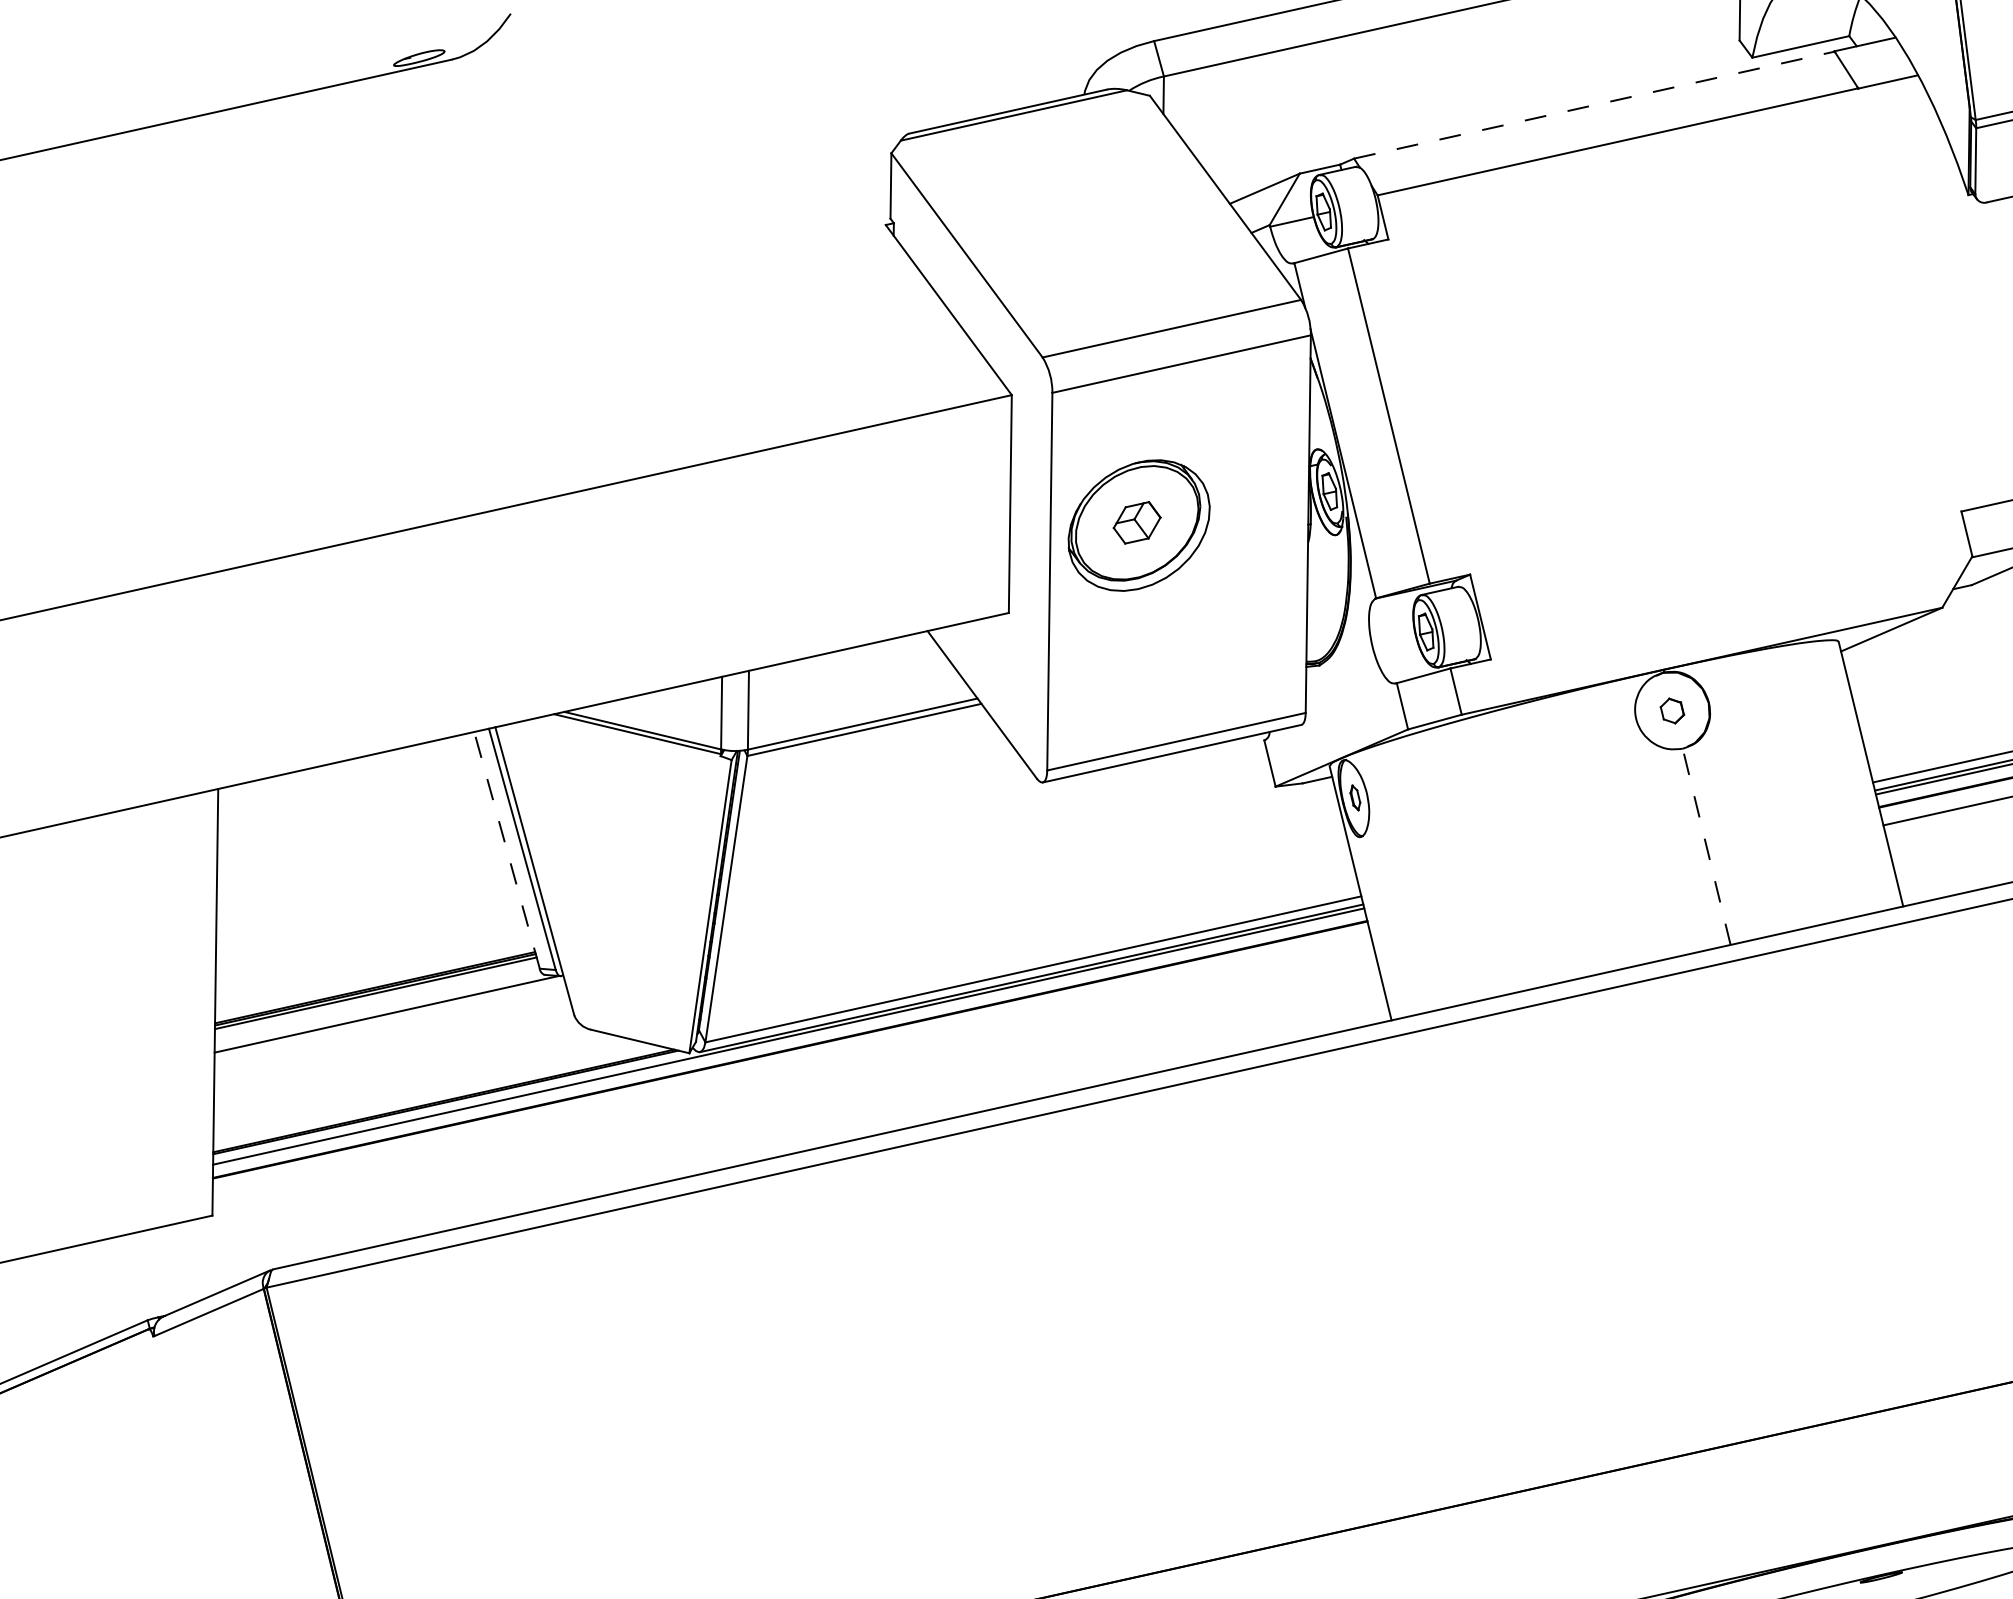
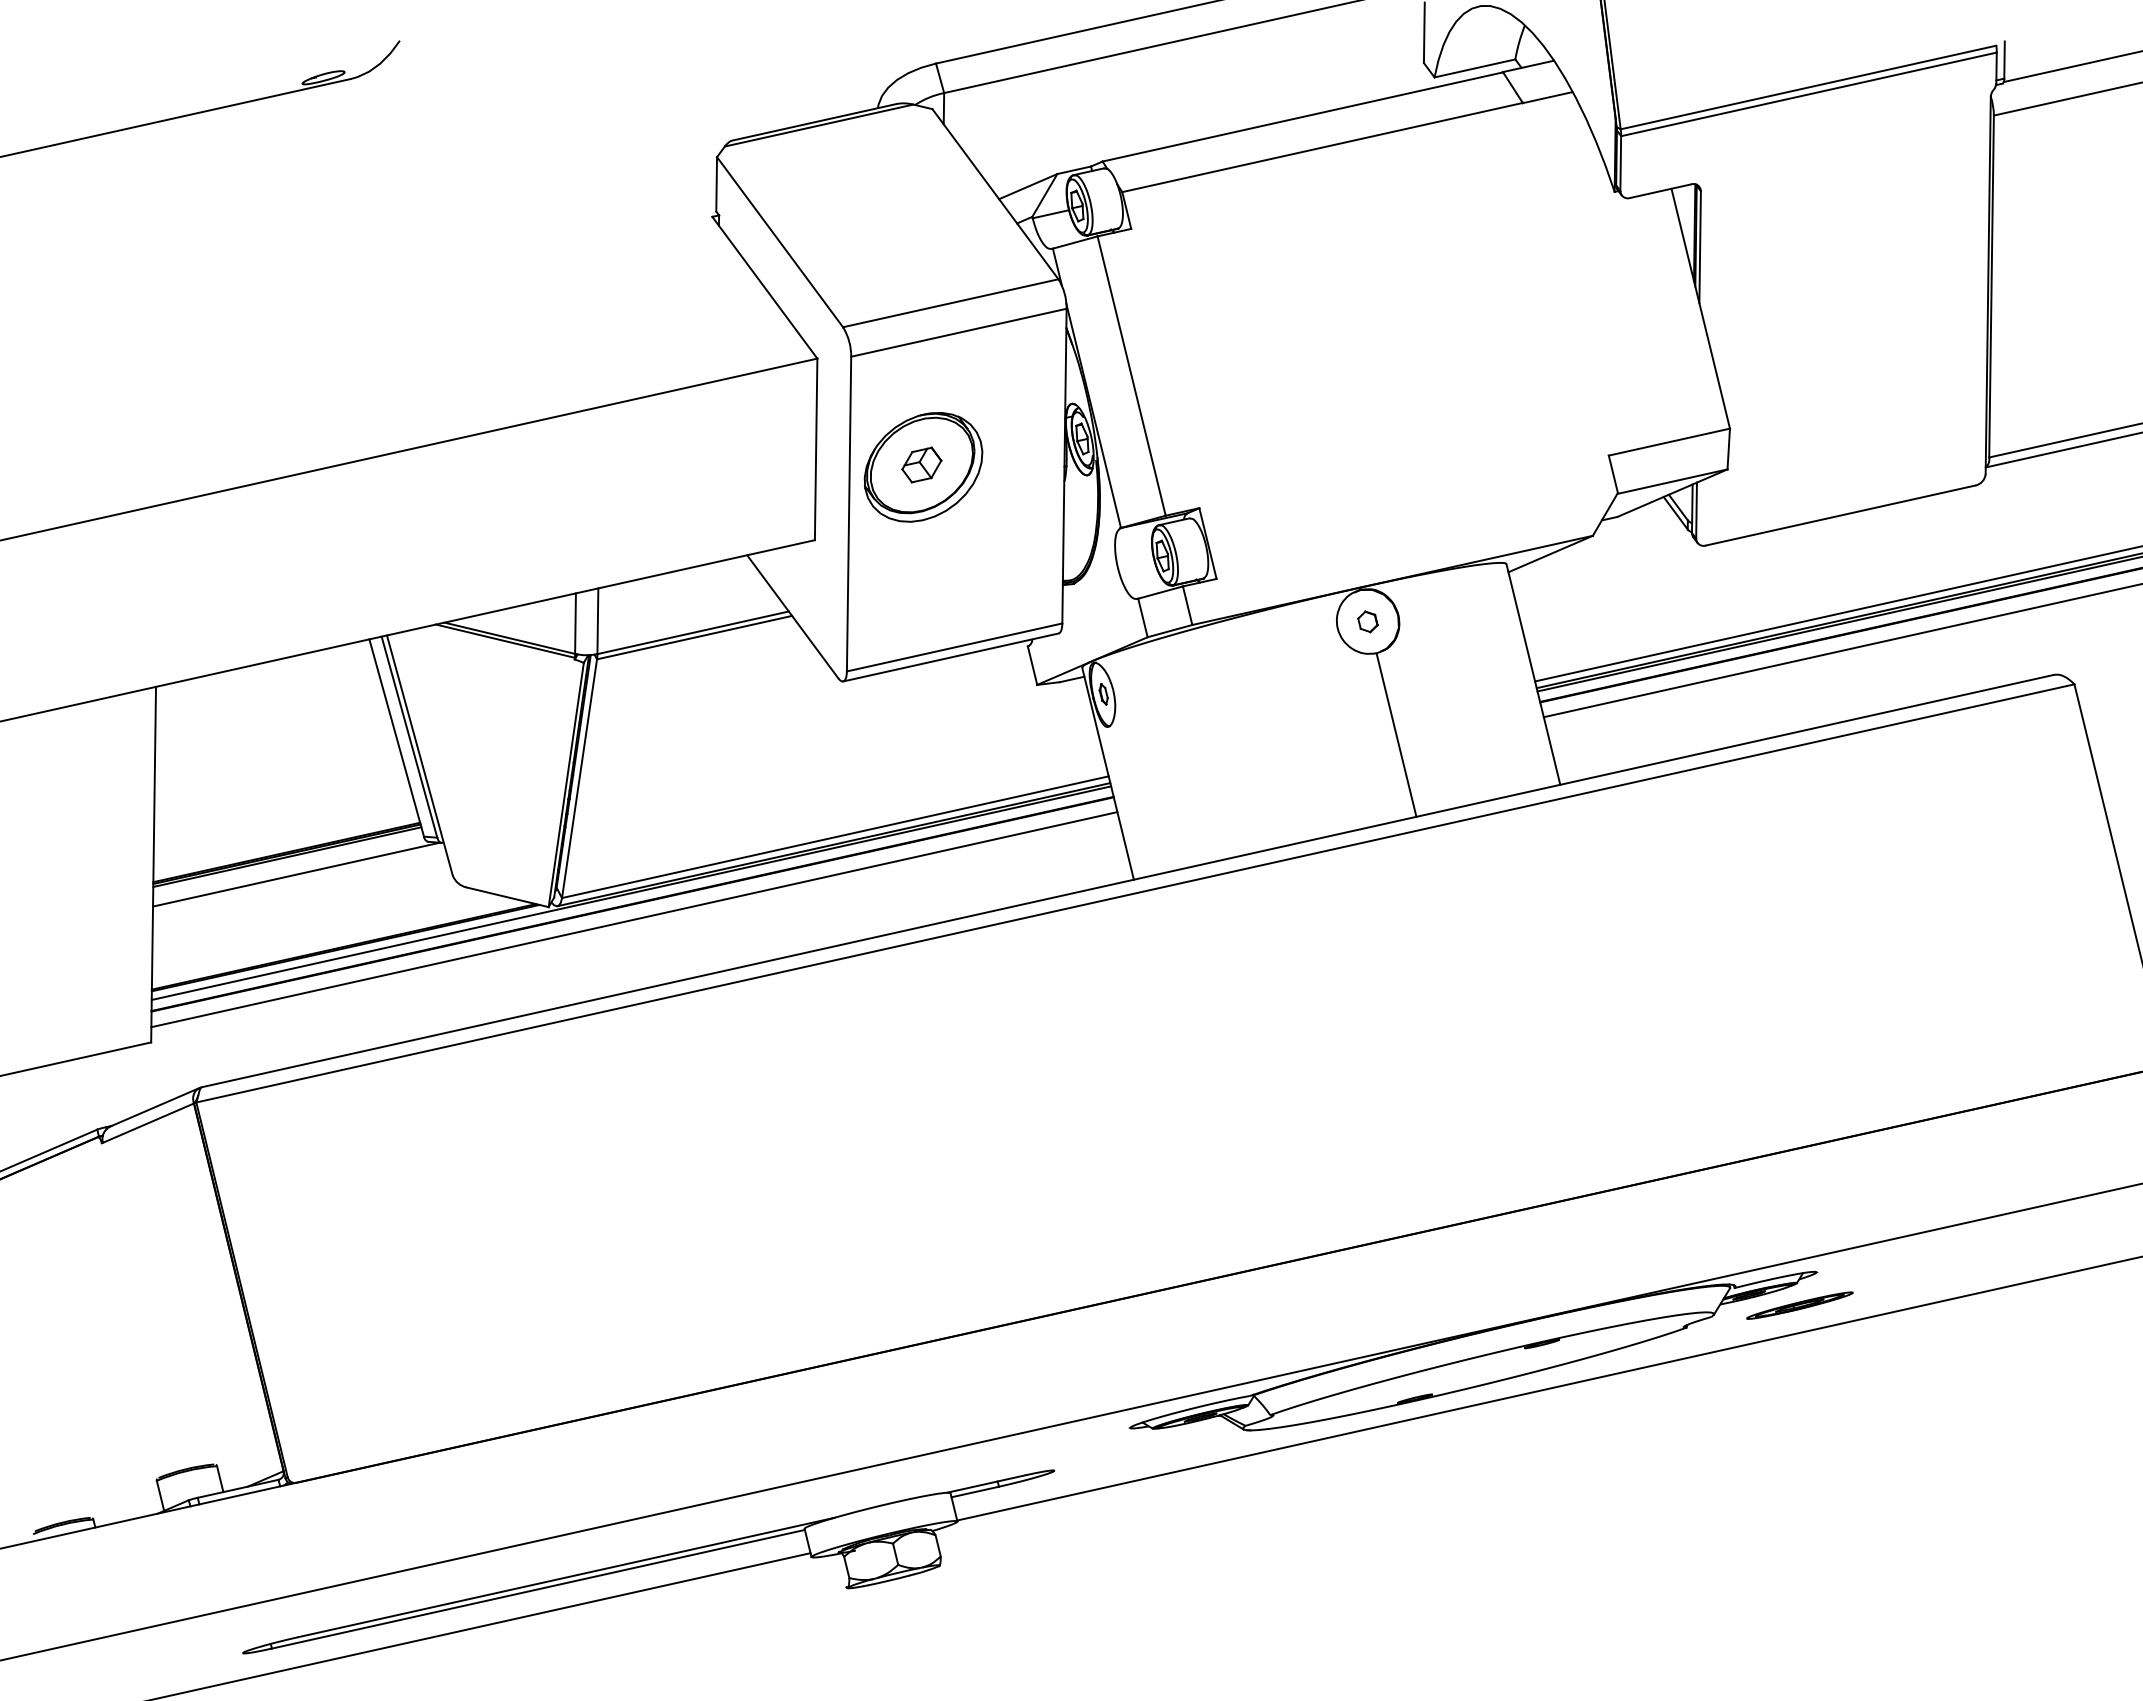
line: (1595, 104) -> (1303, 116), dashed -> solid
line: (1706, 846) -> (1396, 734), dashed -> solid
line: (506, 849) -> (396, 737), dashed -> solid
line: (792, 1068) -> (634, 919), added

